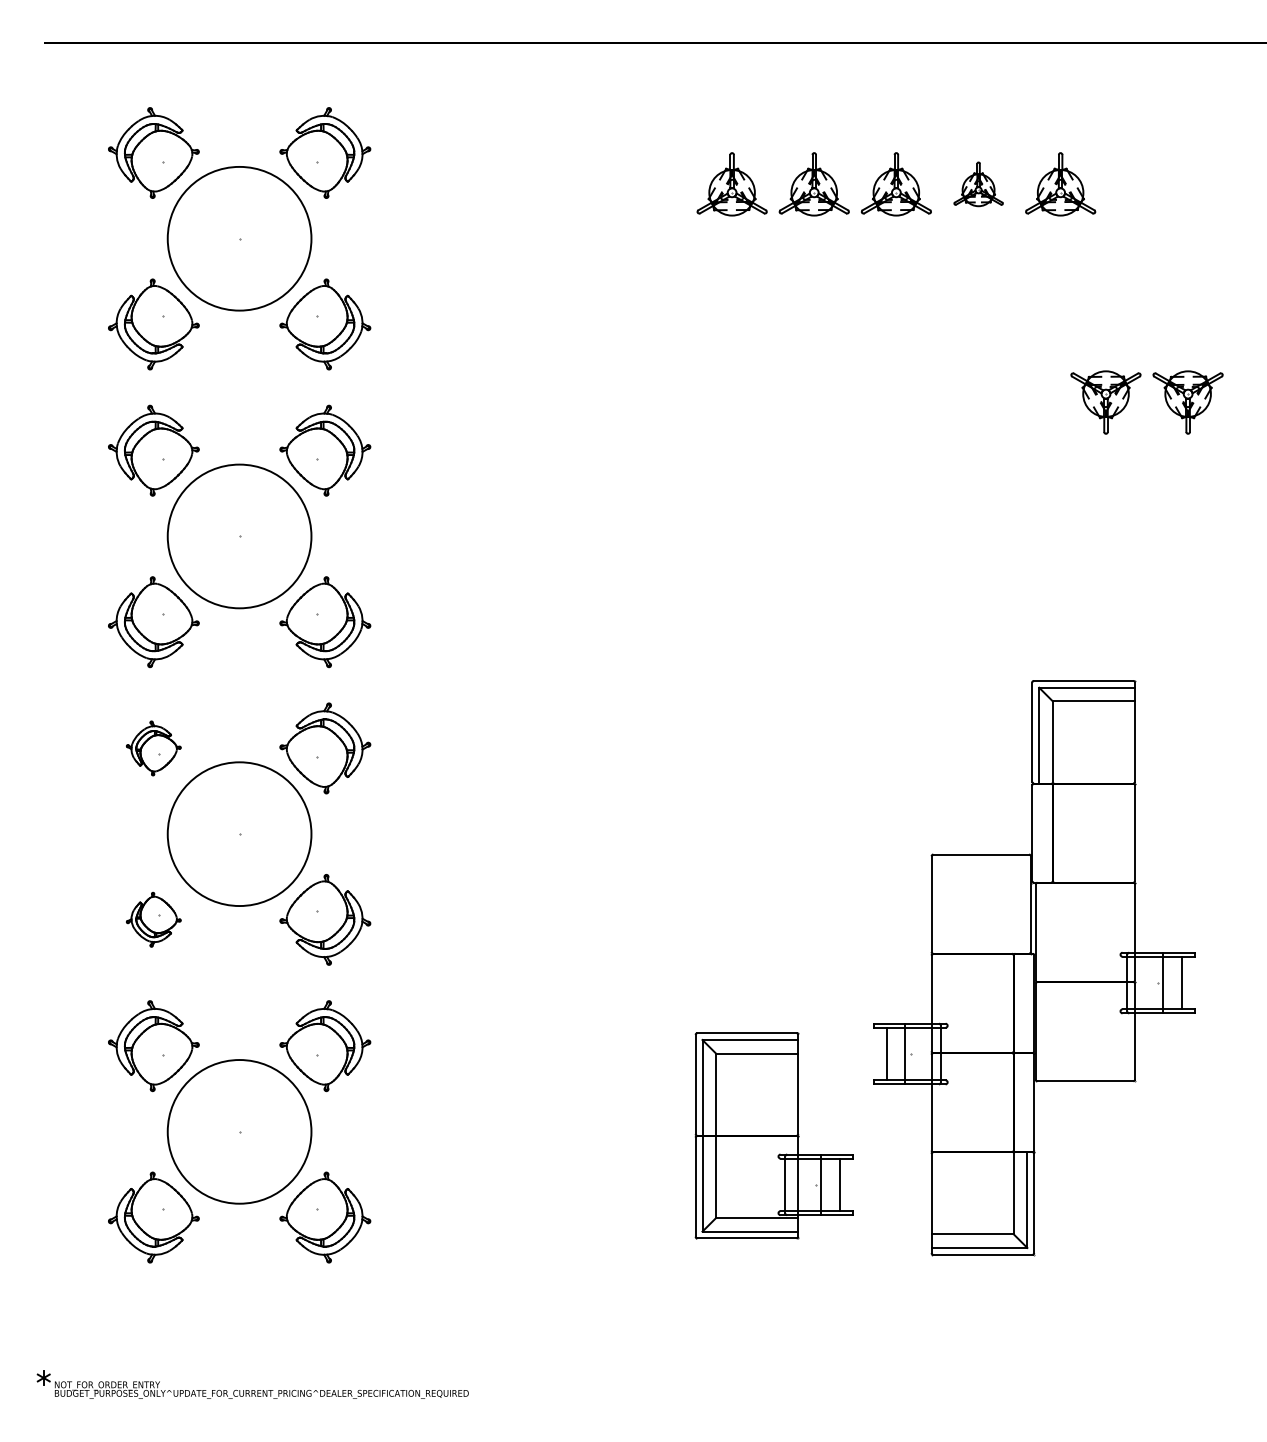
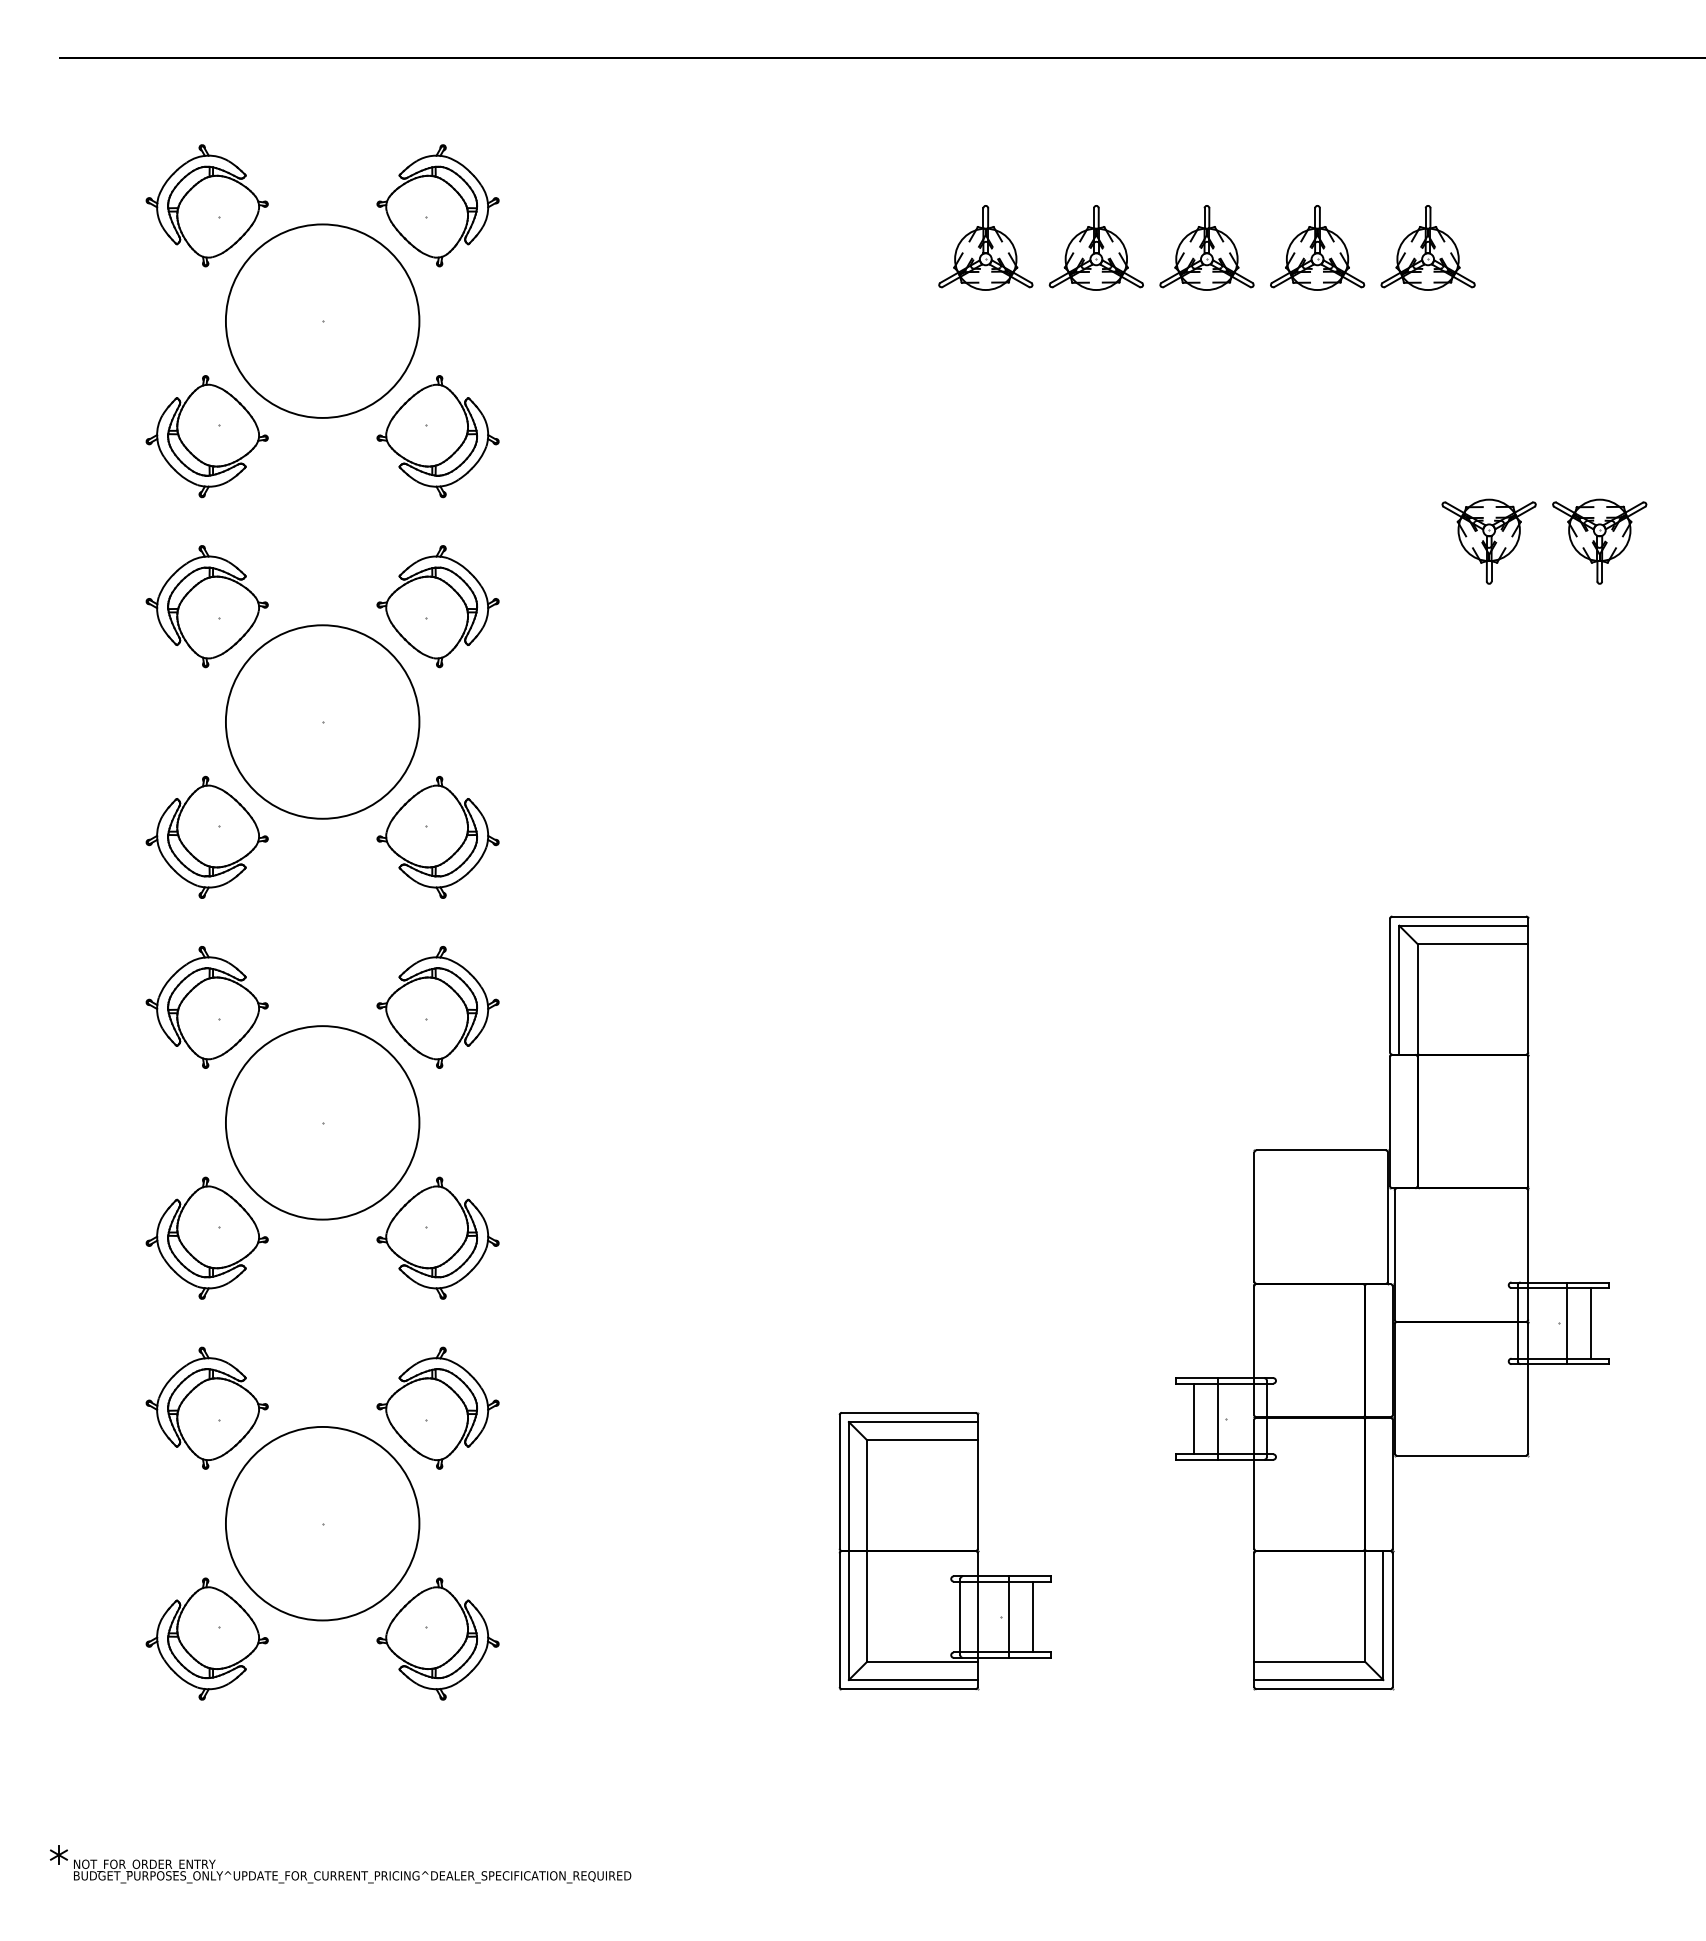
part: (978, 184) -> (1317, 247), size x1.43
part: (153, 748) -> (206, 1007), size x1.67
part: (153, 919) -> (206, 1237), size x1.67
part: (773, 1136) -> (944, 1551), moved

